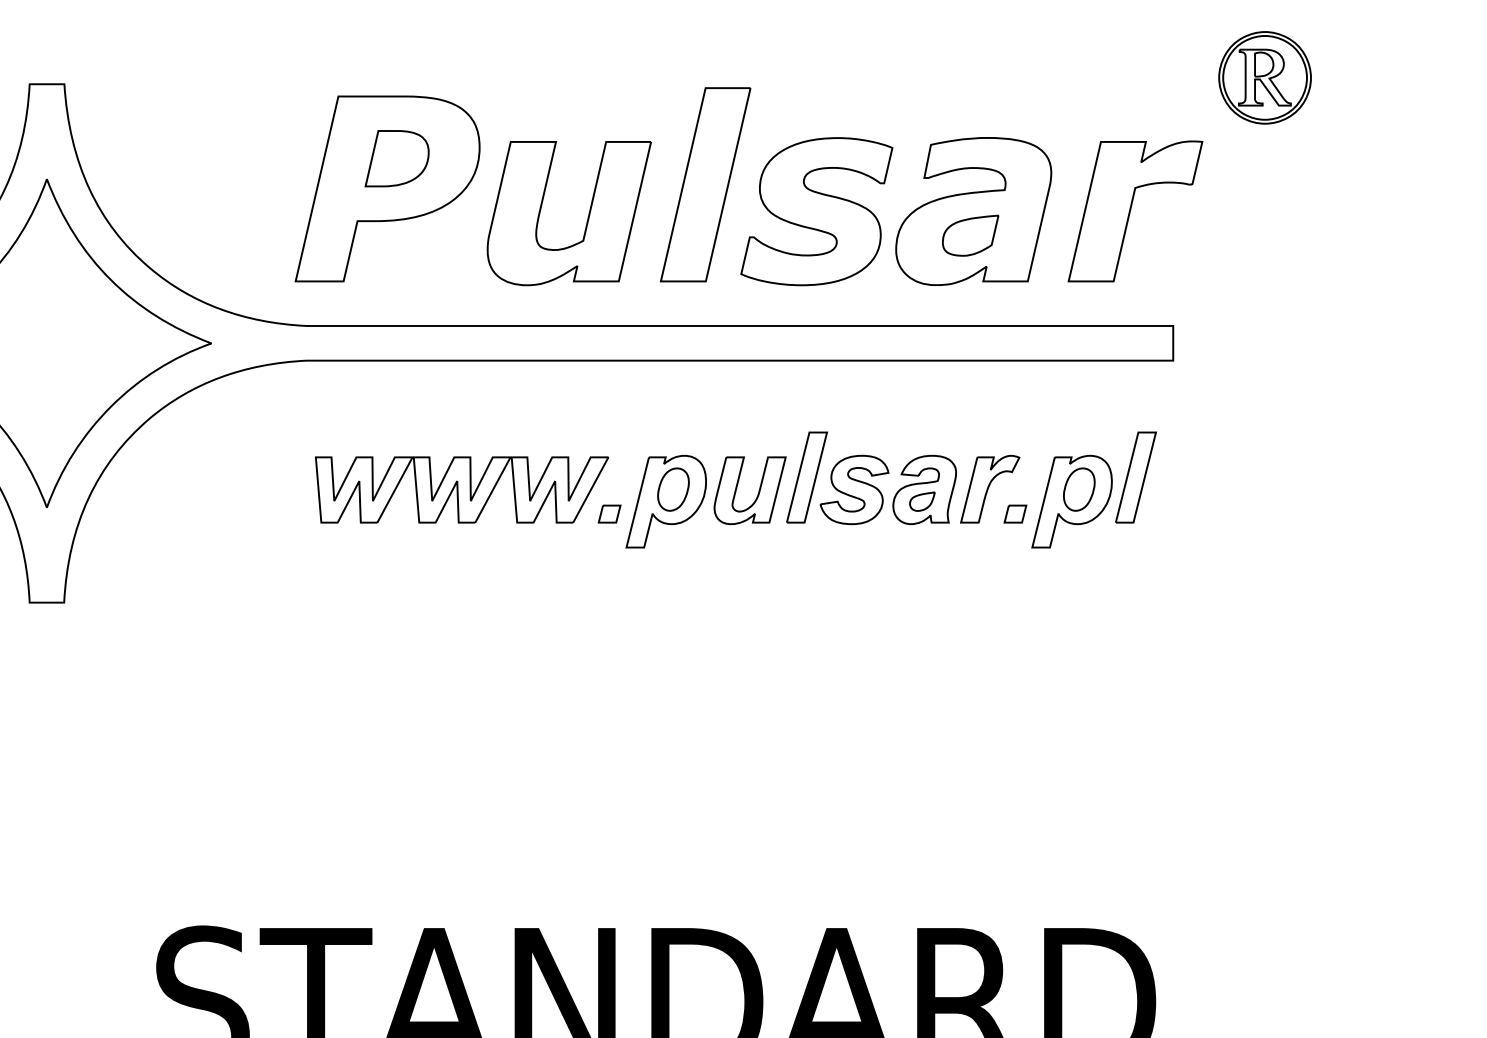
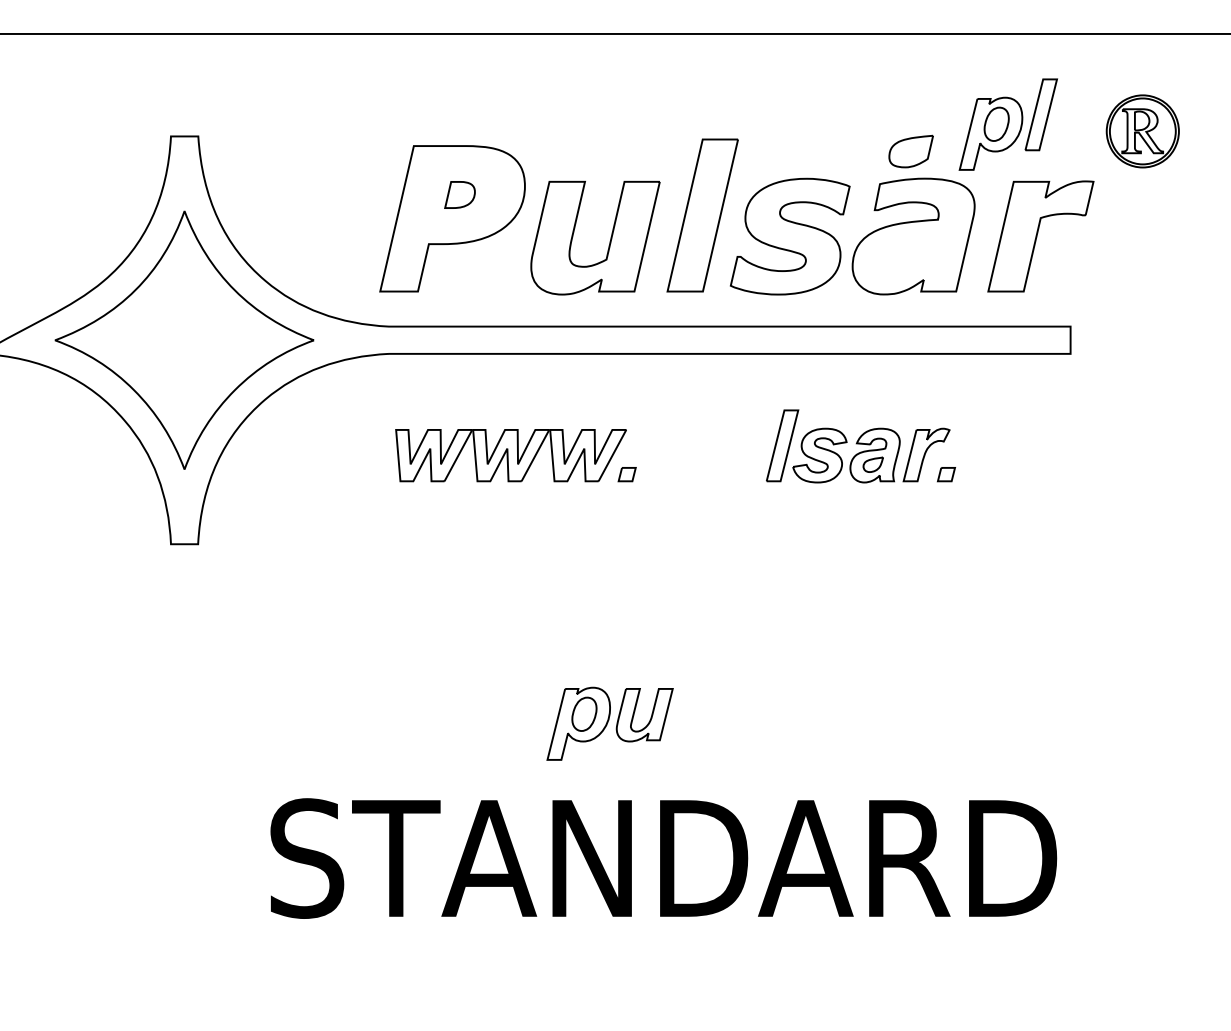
part: (396, 158) -> (459, 194), size x0.6
part: (969, 235) -> (910, 151), moved
part: (1093, 489) -> (1007, 124), moved
part: (705, 501) -> (609, 723), moved

